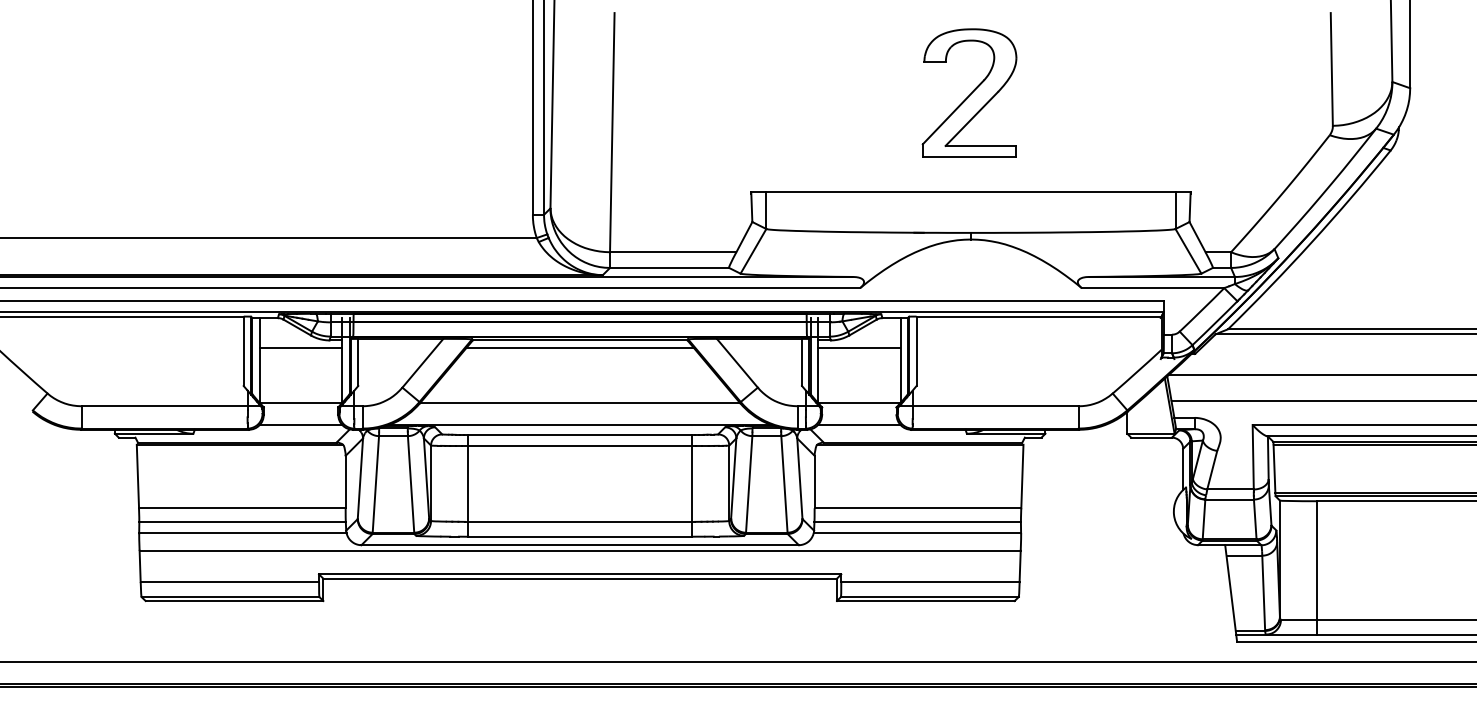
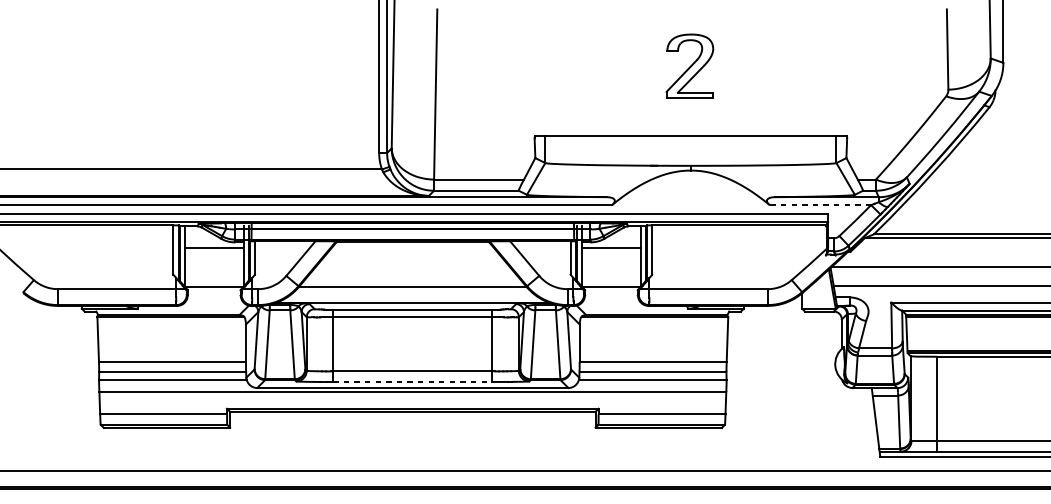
part: (969, 92) -> (689, 65), size x0.7
line: (1152, 288) -> (820, 205), solid -> dashed
line: (579, 347) -> (412, 247), removed
line: (300, 425) -> (213, 302), removed
line: (858, 425) -> (610, 302), removed
line: (580, 536) -> (413, 381), solid -> dashed

